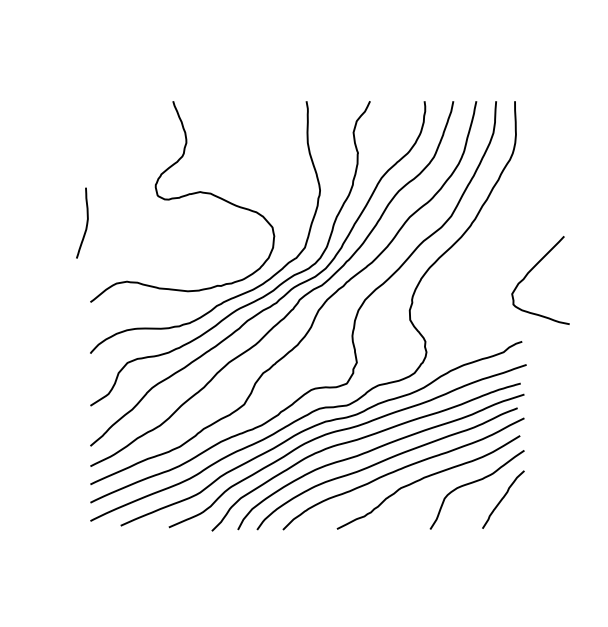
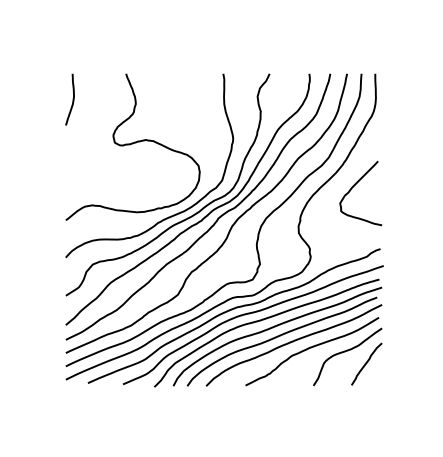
curve: (85, 222) -> (72, 99), moved
curve: (531, 270) -> (354, 186), moved

